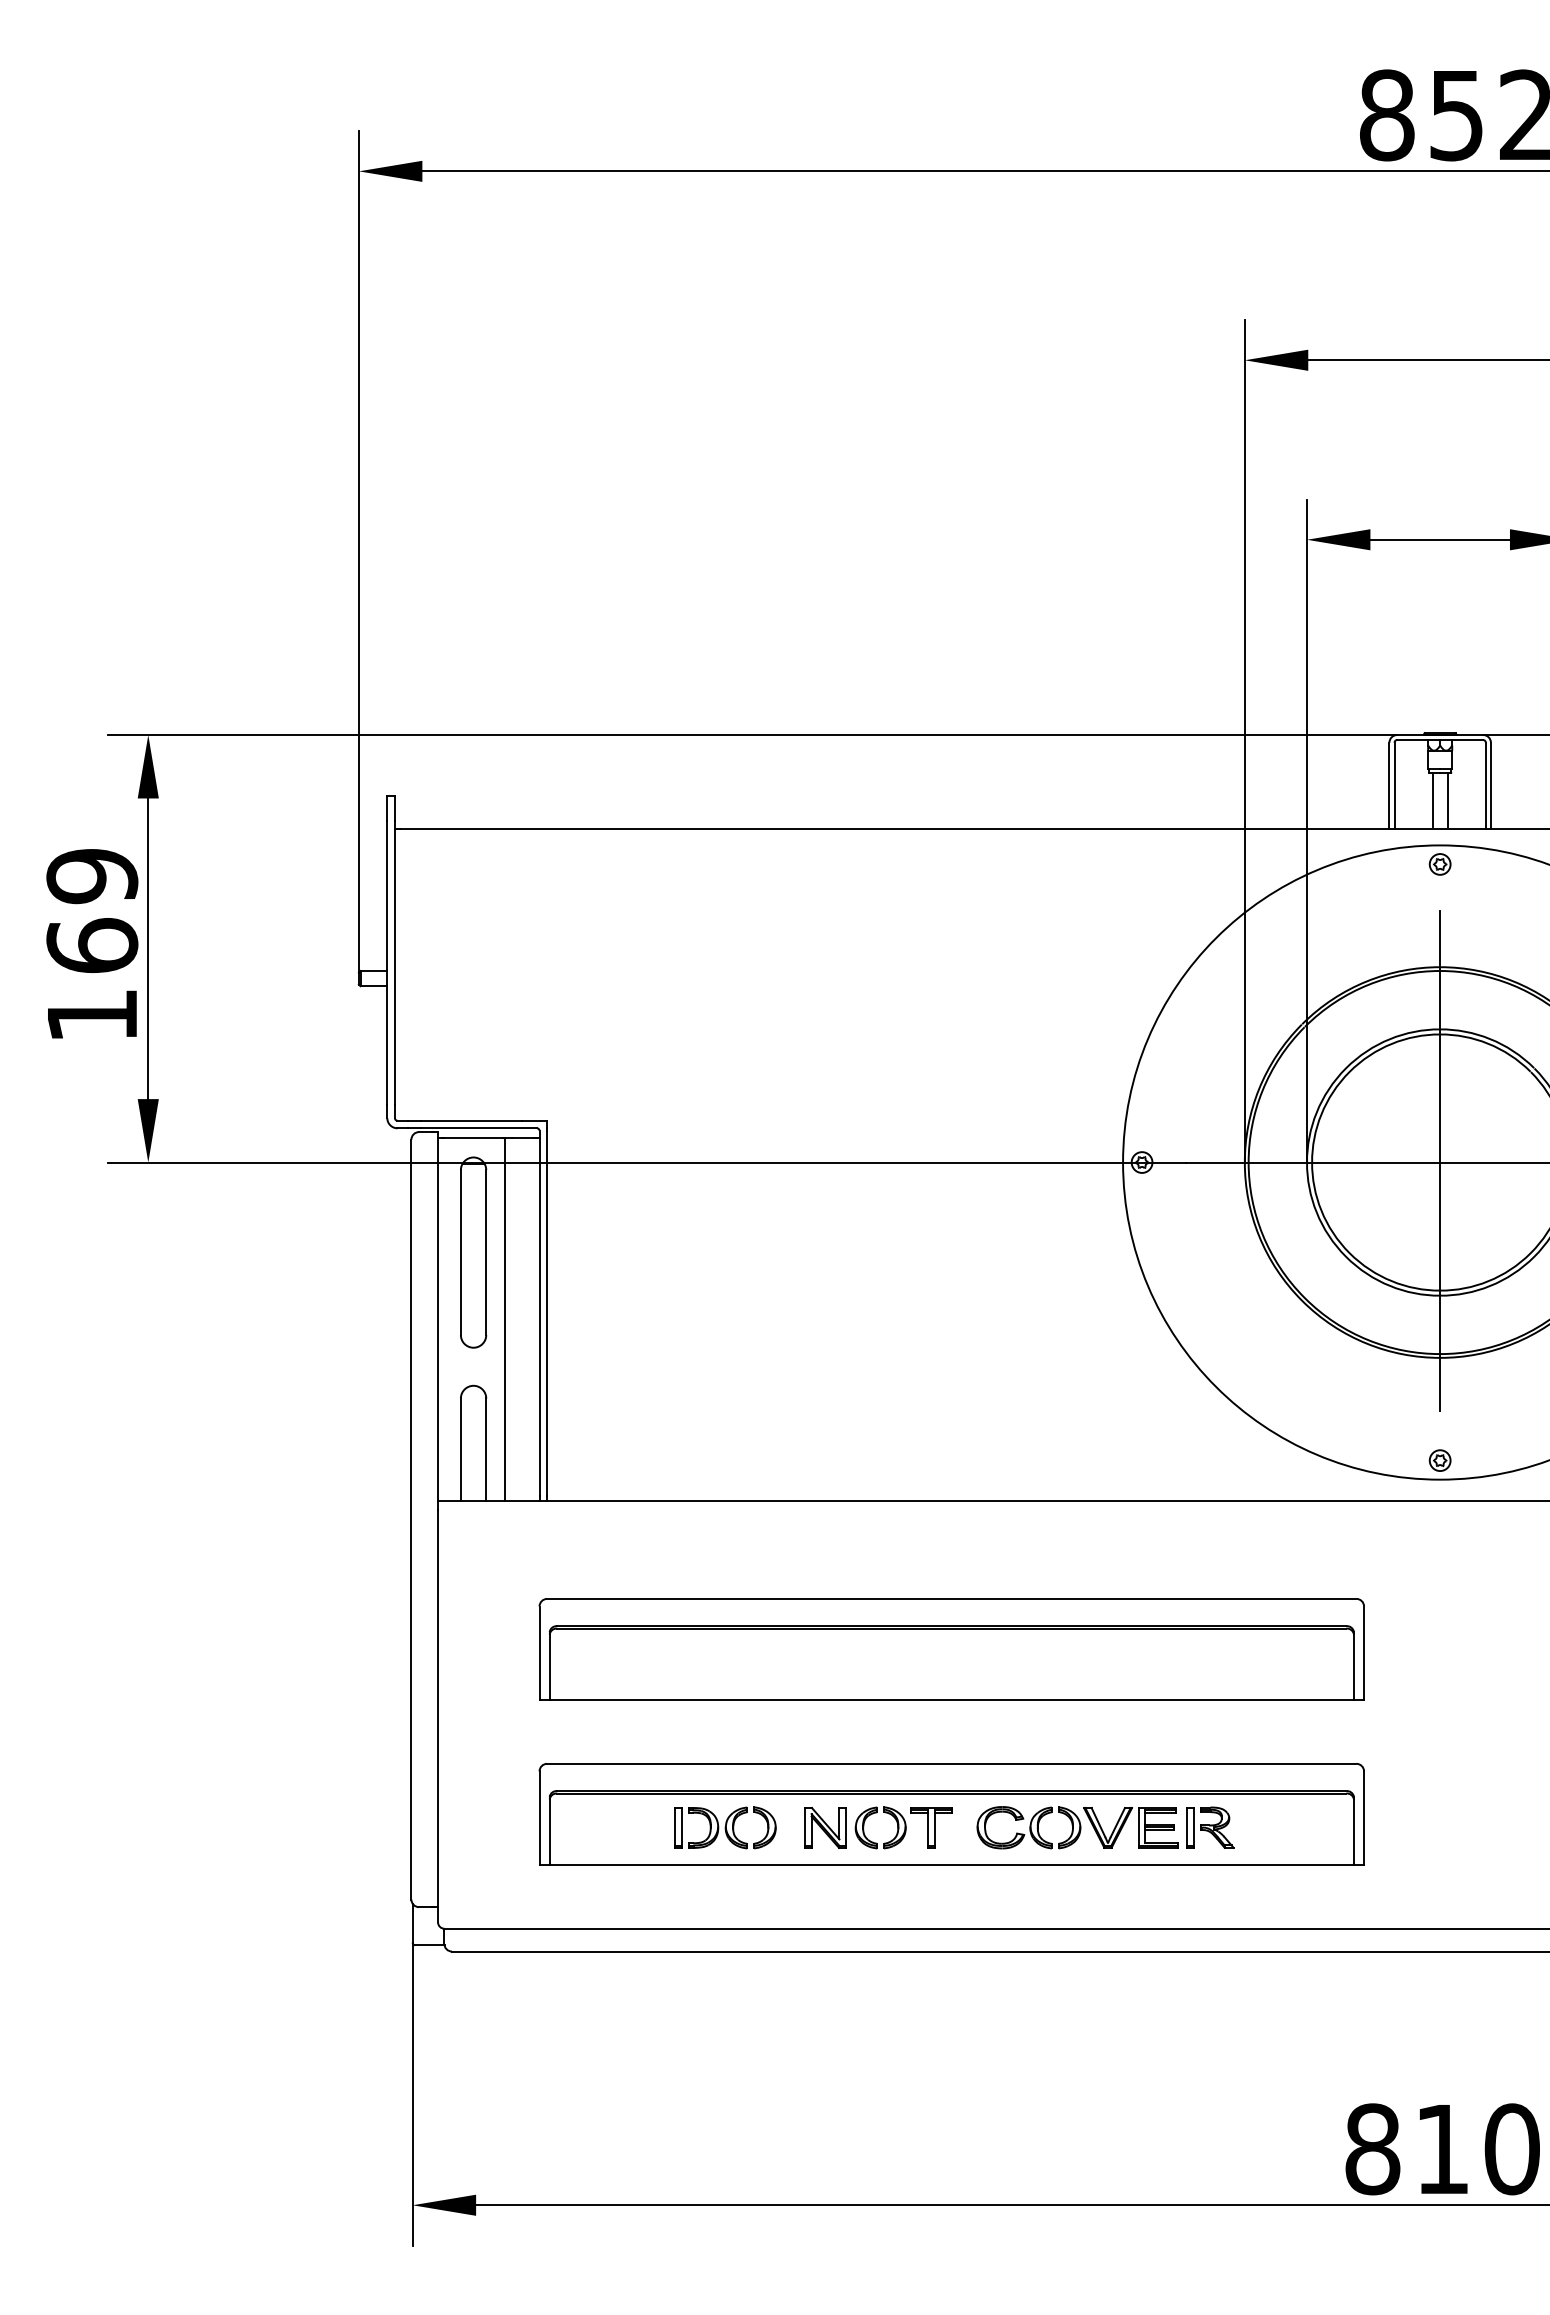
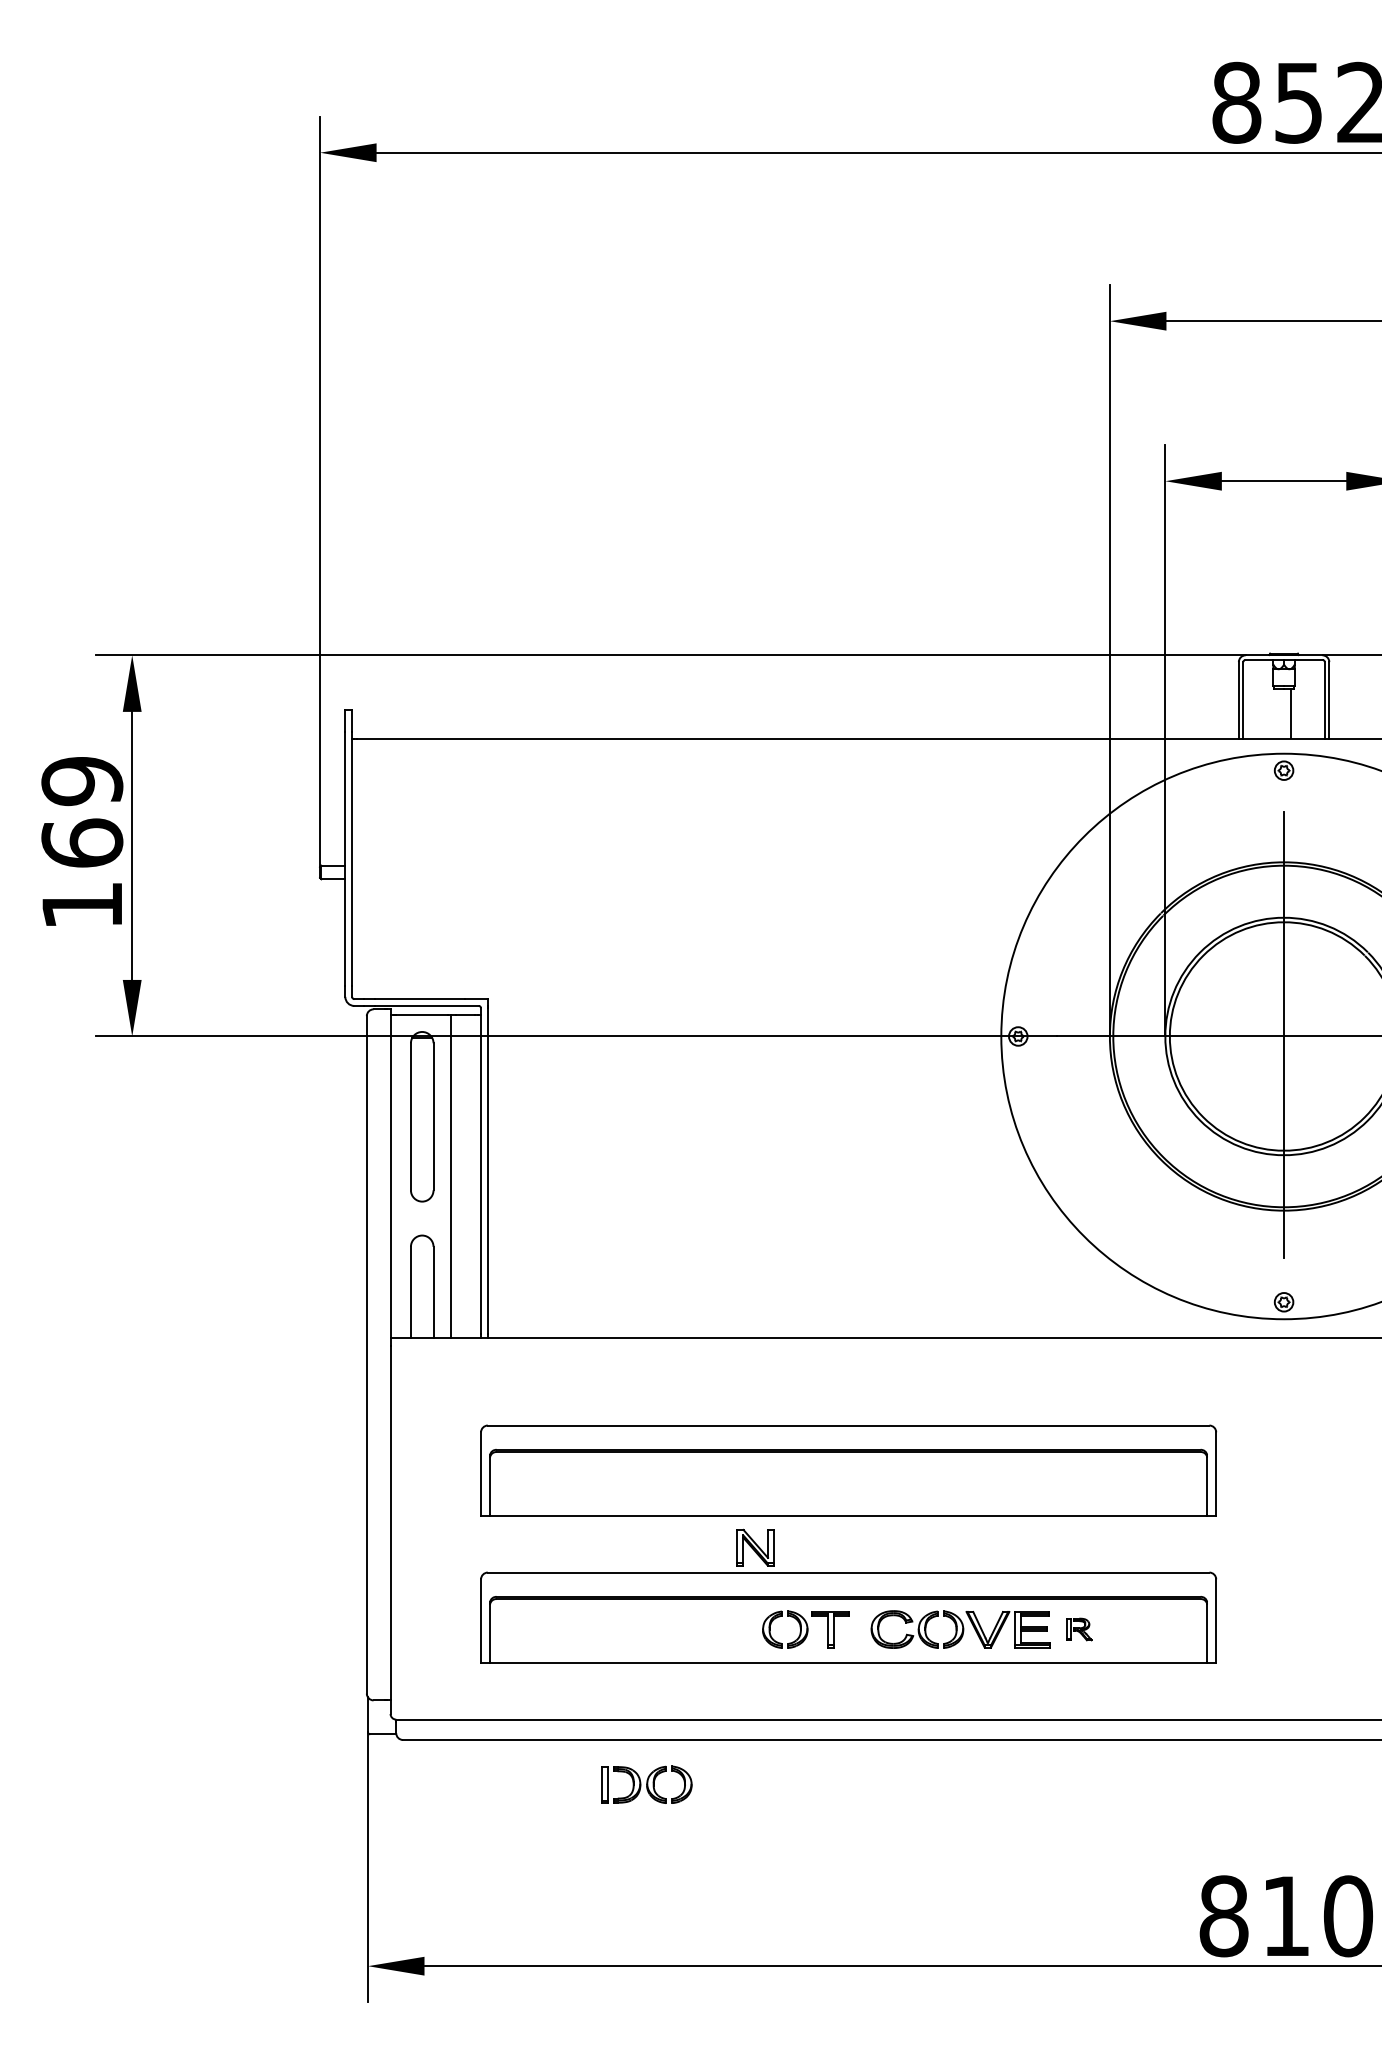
line: (1432, 799) -> (1277, 712), removed
part: (725, 1827) -> (646, 1784), moved
part: (825, 1827) -> (755, 1547), moved
part: (1210, 1827) -> (1079, 1629), size x0.6

